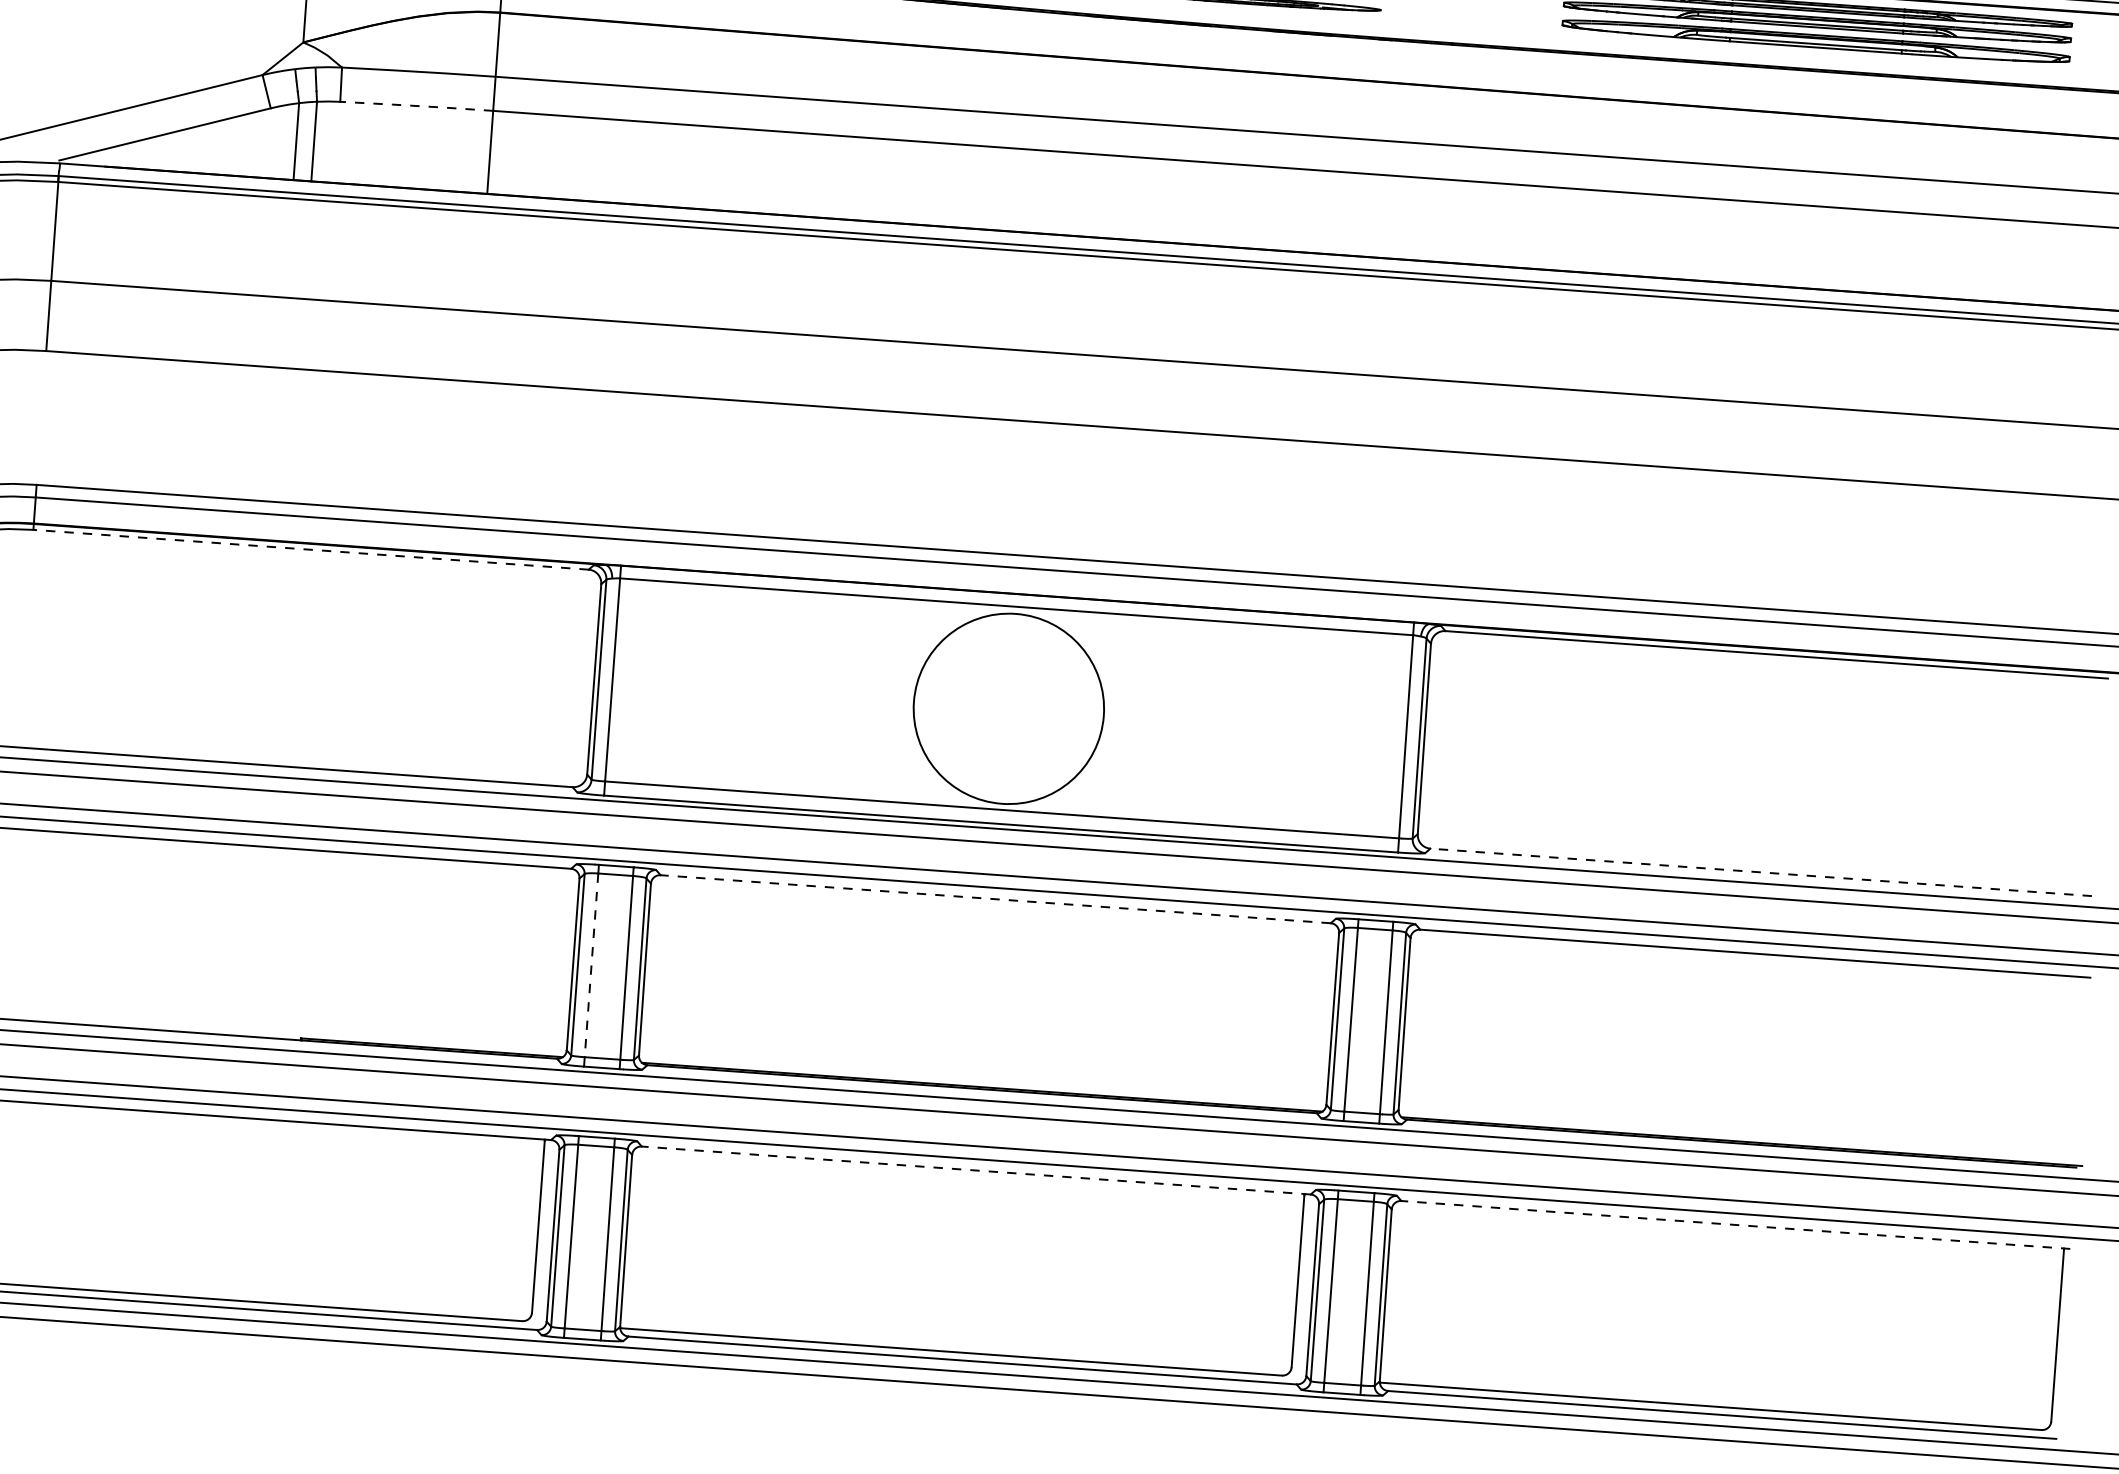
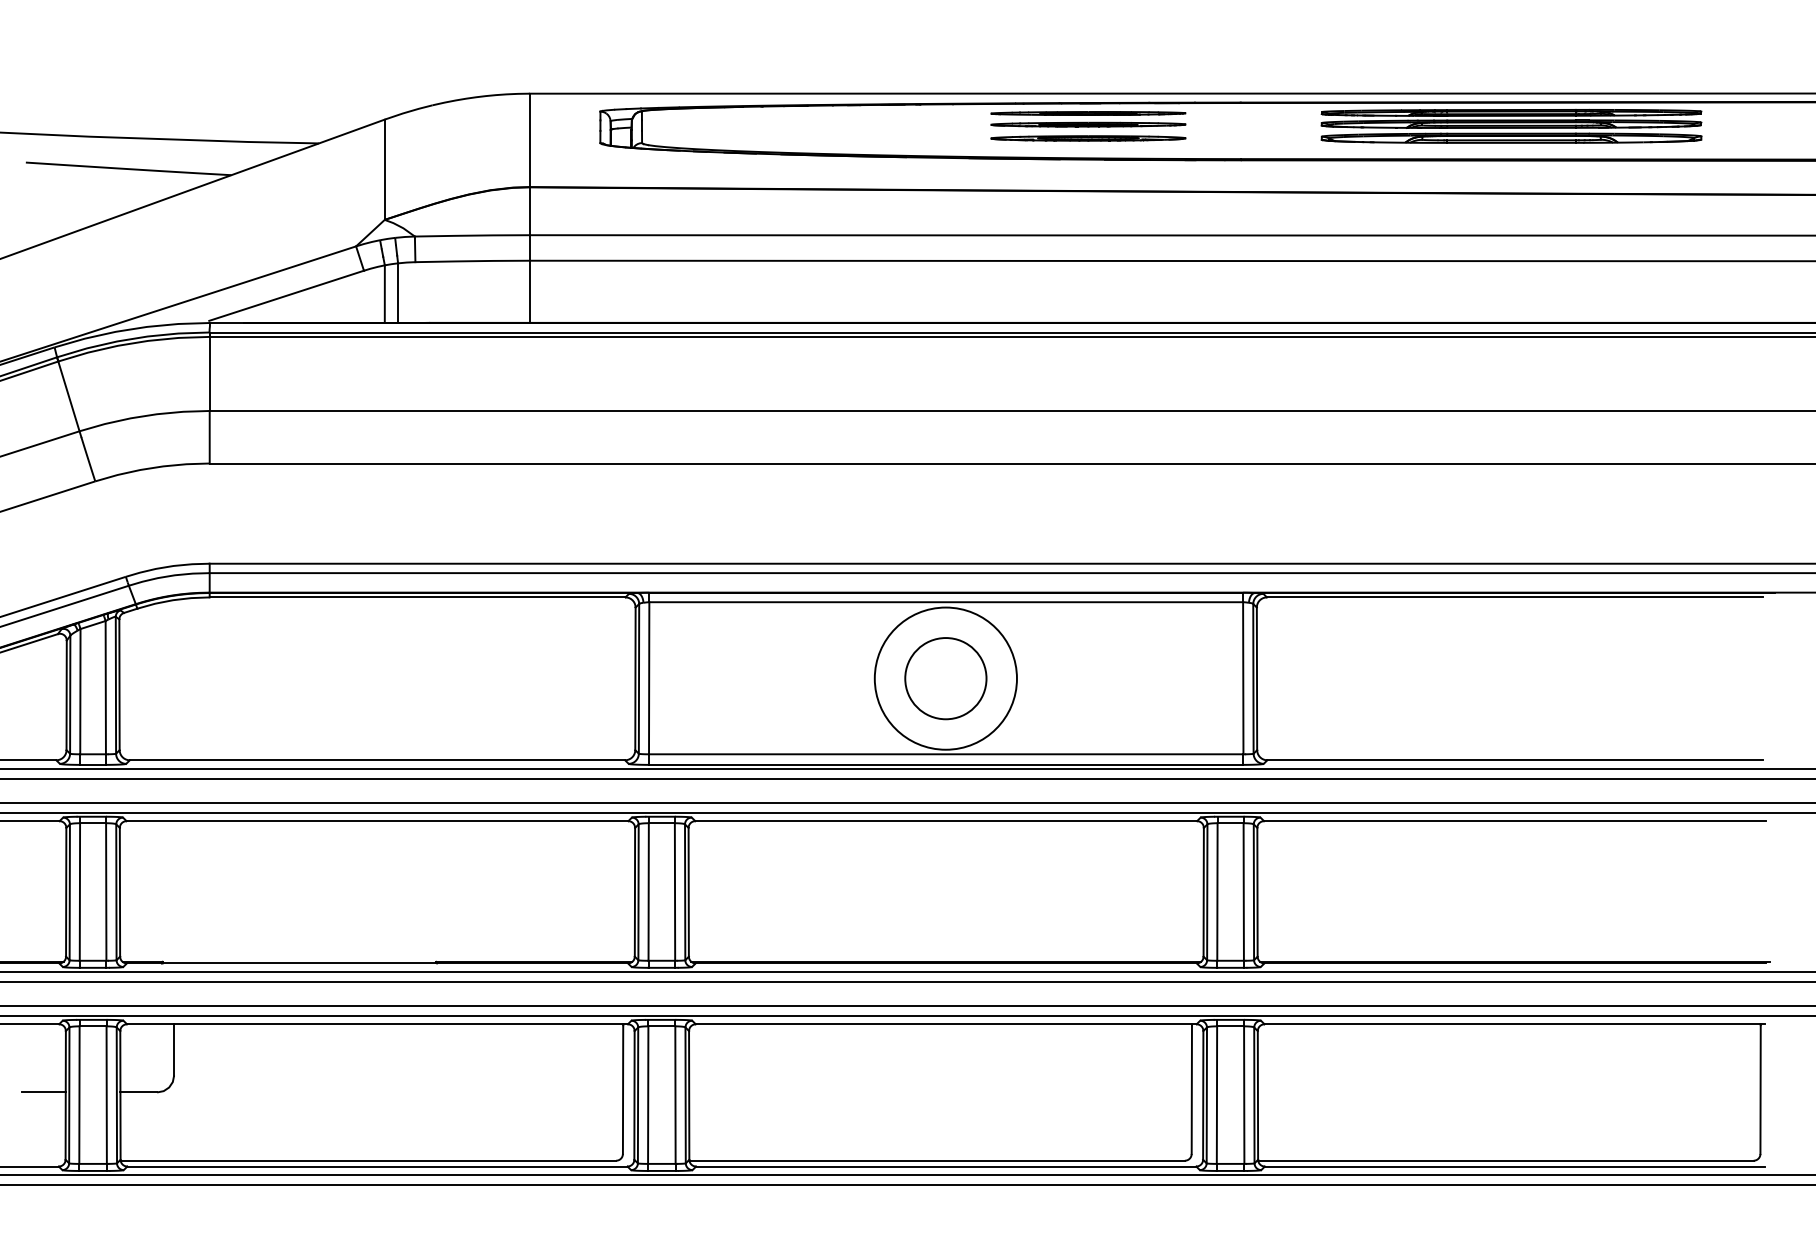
line: (416, 106) -> (472, 261), dashed -> solid
line: (310, 549) -> (417, 597), dashed -> solid
circle: (1008, 708) -> (945, 678), added
line: (1760, 872) -> (1514, 760), dashed -> solid
line: (996, 899) -> (946, 821), dashed -> solid
line: (591, 966) -> (648, 892), dashed -> solid
line: (975, 1170) -> (945, 1024), dashed -> solid
line: (1735, 1225) -> (1514, 1024), dashed -> solid

